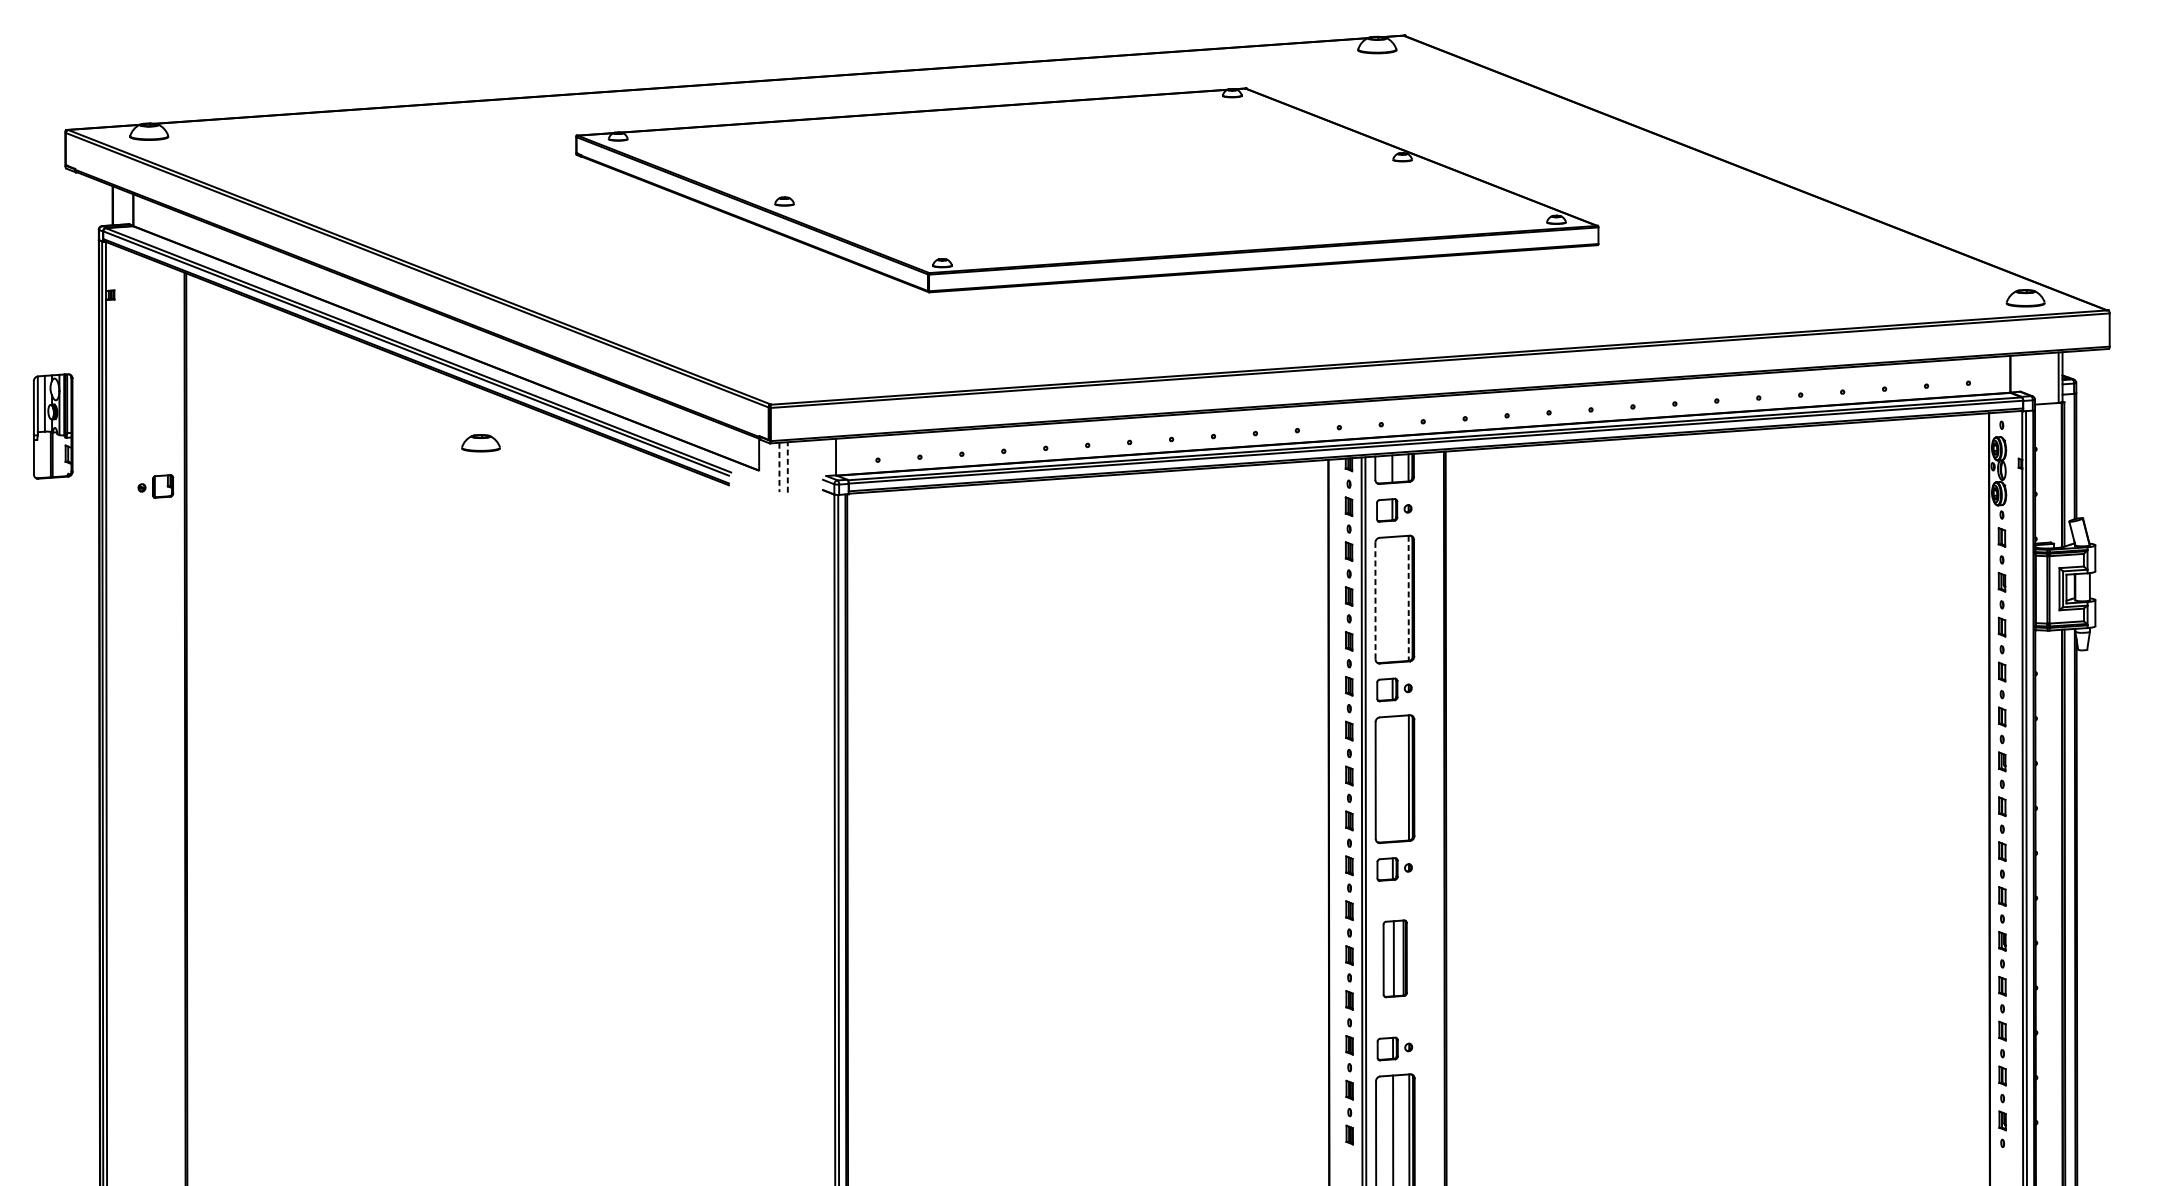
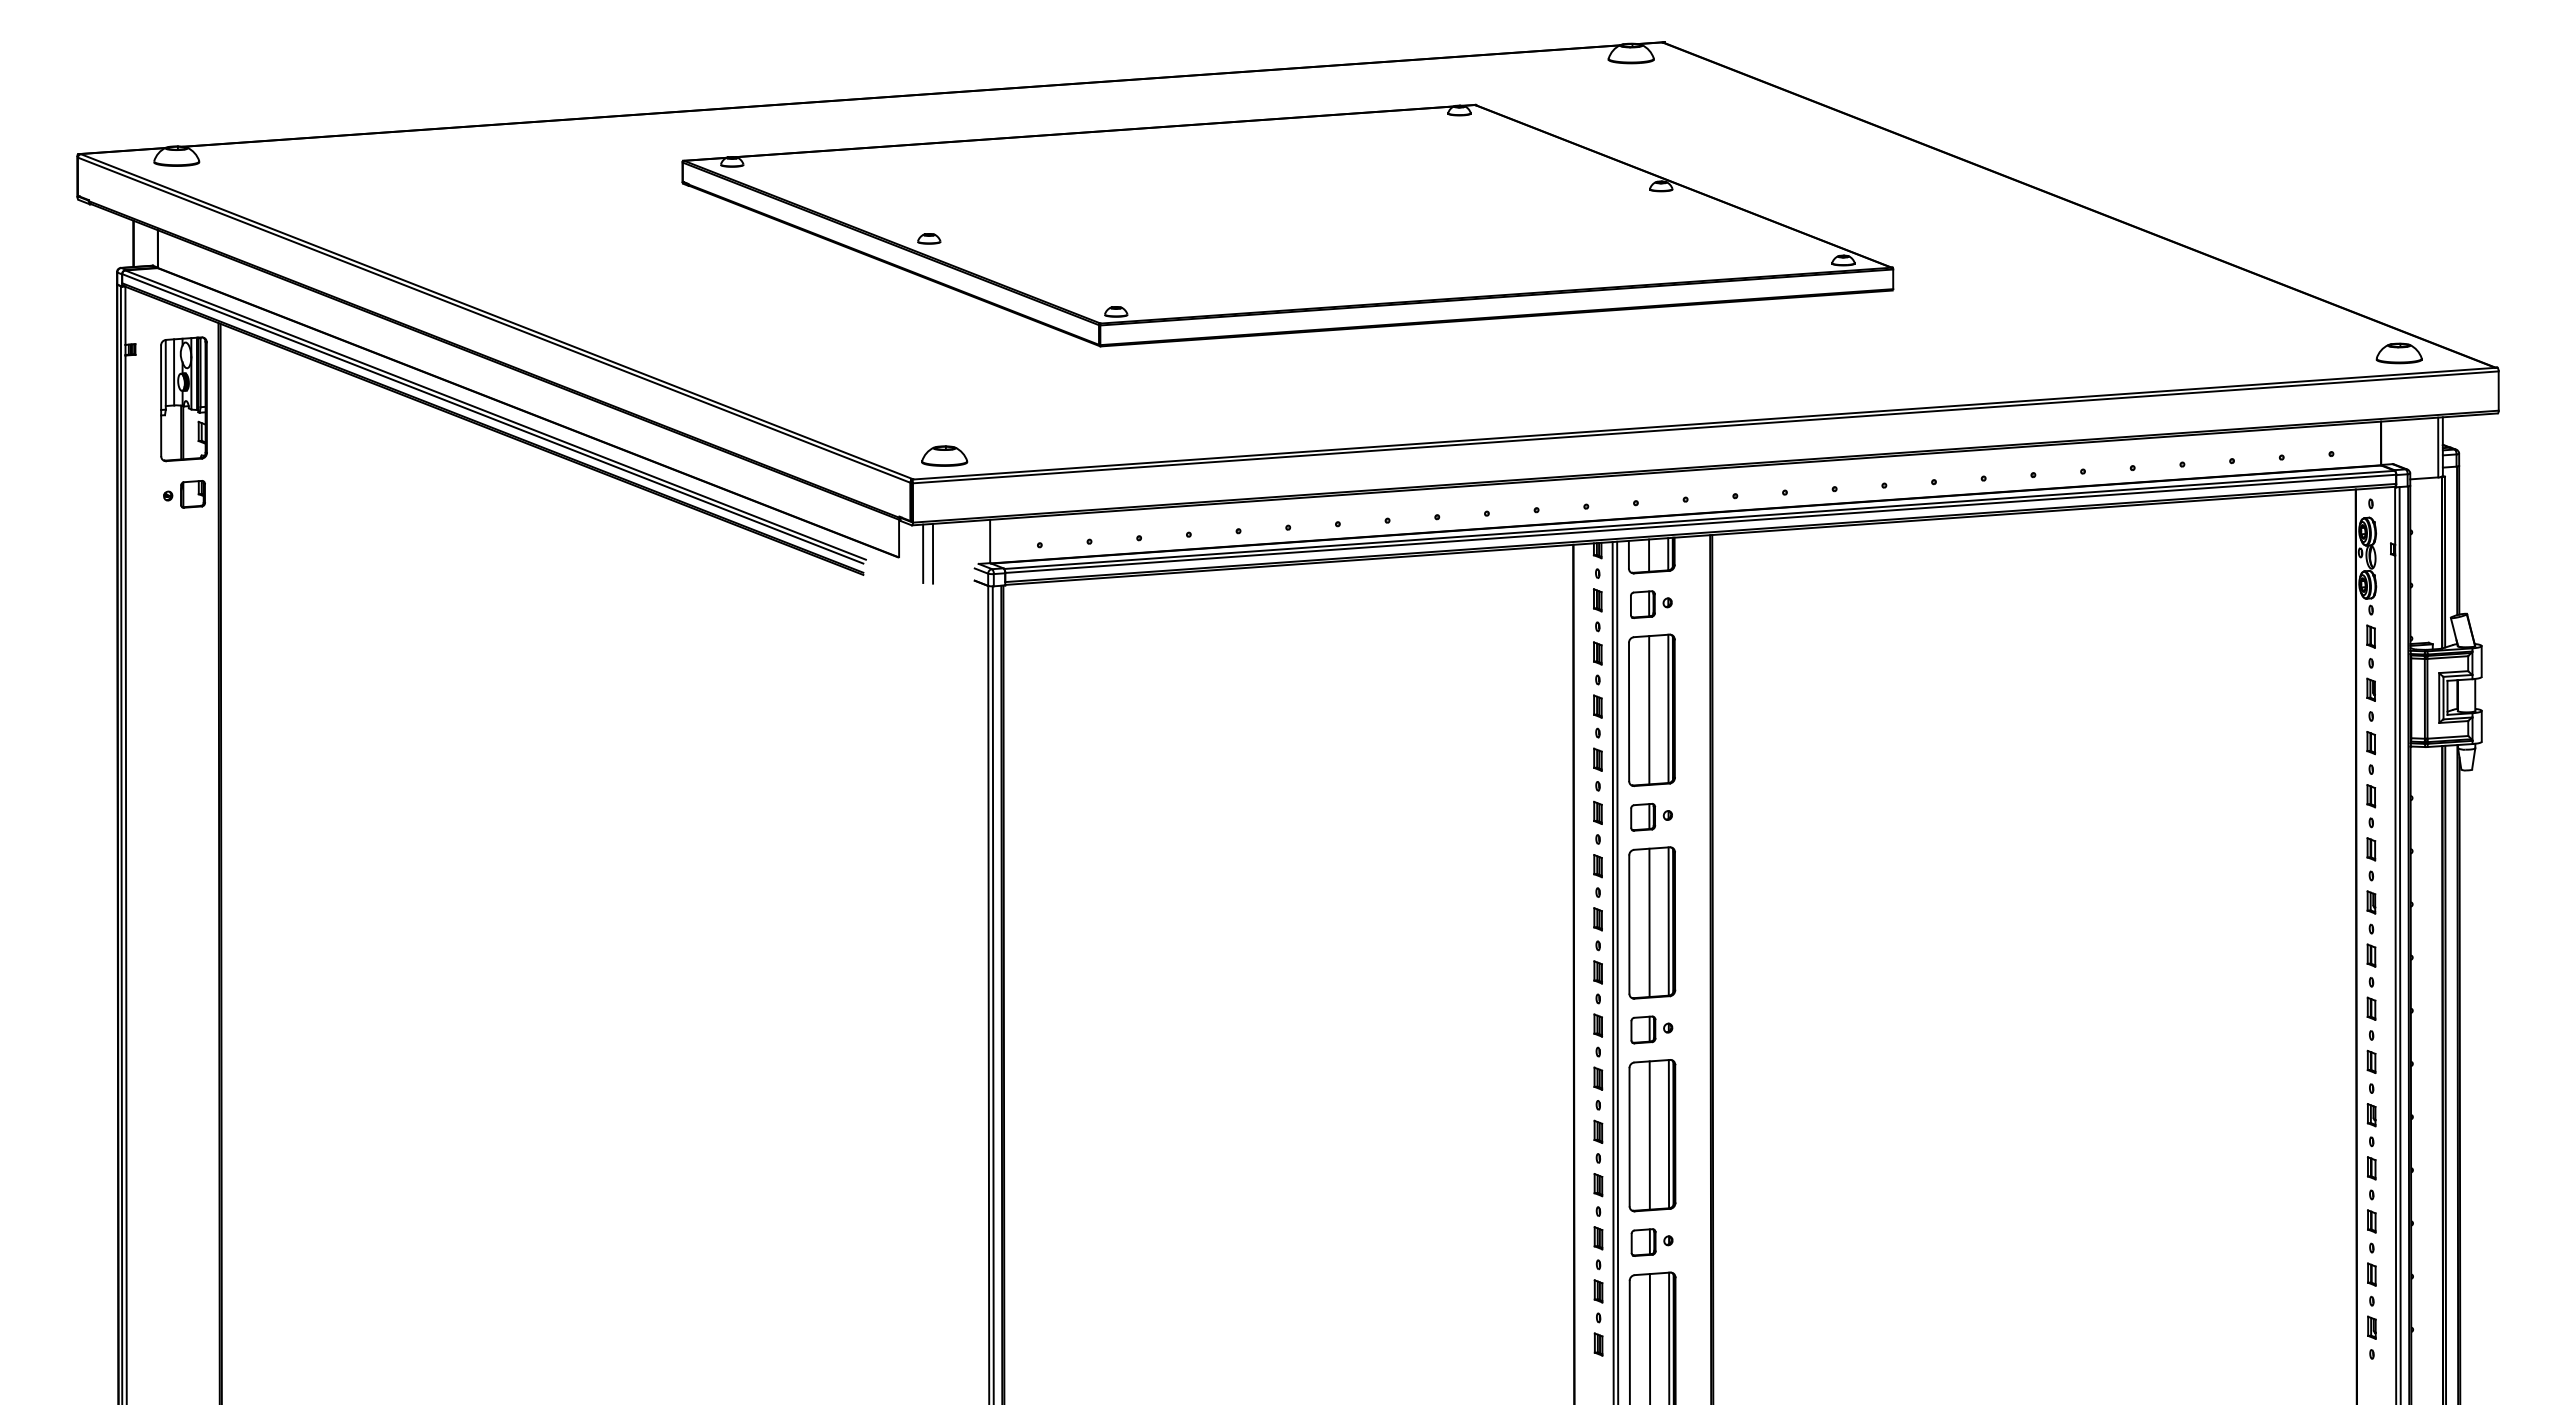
part: (52, 426) -> (183, 399), moved
part: (480, 442) -> (944, 455), moved
line: (788, 467) -> (933, 553), dashed -> solid
line: (779, 468) -> (923, 554), dashed -> solid
part: (155, 486) -> (184, 494), moved
line: (1408, 598) -> (1668, 709), dashed -> solid
line: (1392, 599) -> (1649, 710), added
line: (1375, 600) -> (1629, 711), dashed -> solid
line: (1392, 778) -> (1649, 922), added
part: (1395, 958) -> (1652, 1135), size x1.67

